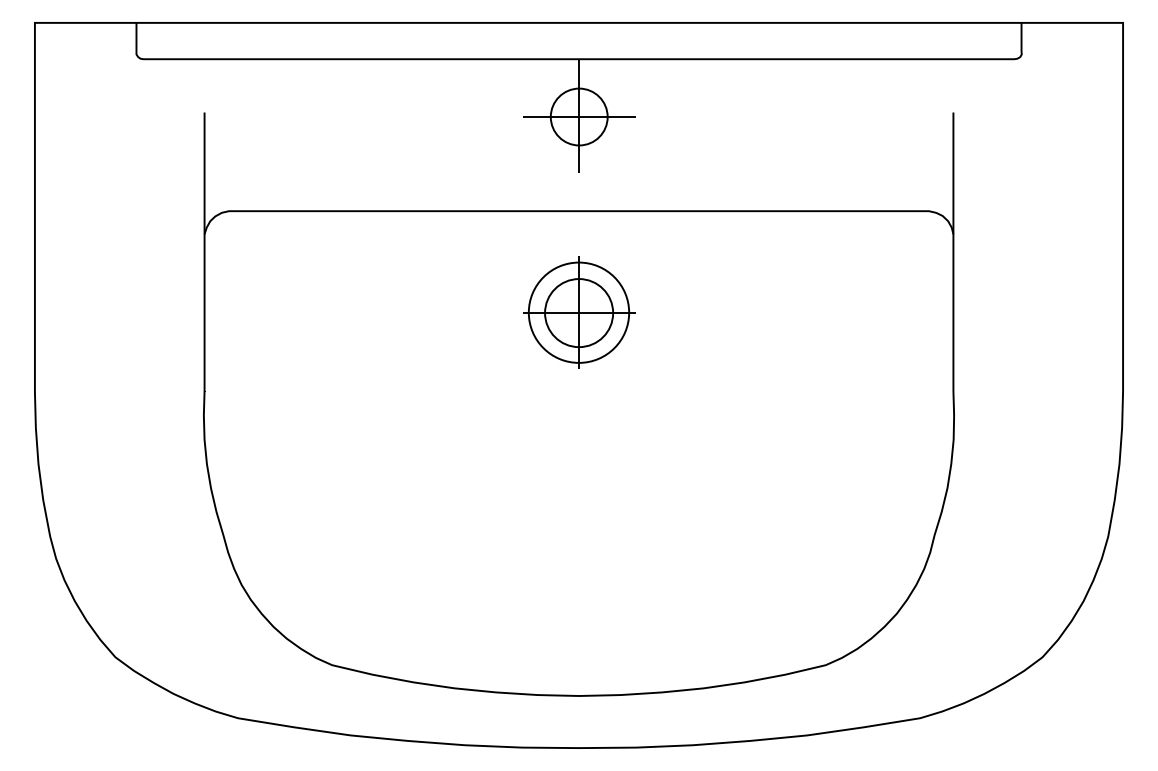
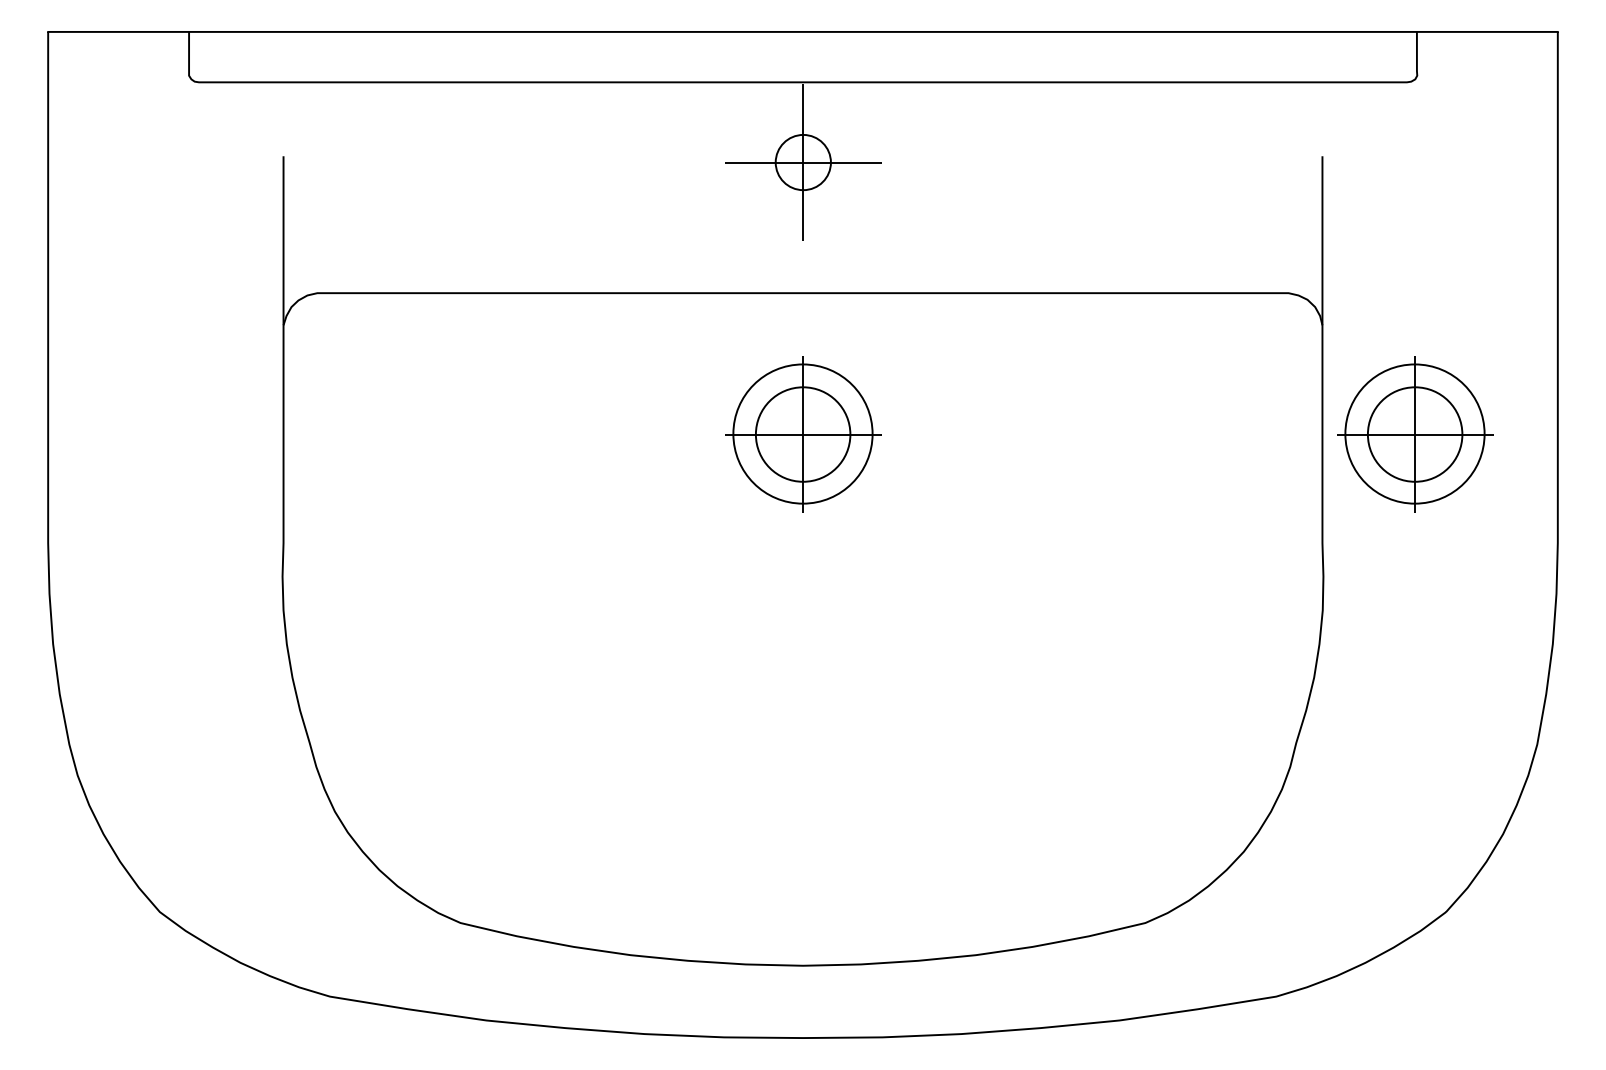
circle: (578, 117) -> (802, 162), size x0.7
part: (1020, 313) -> (1415, 434), added

